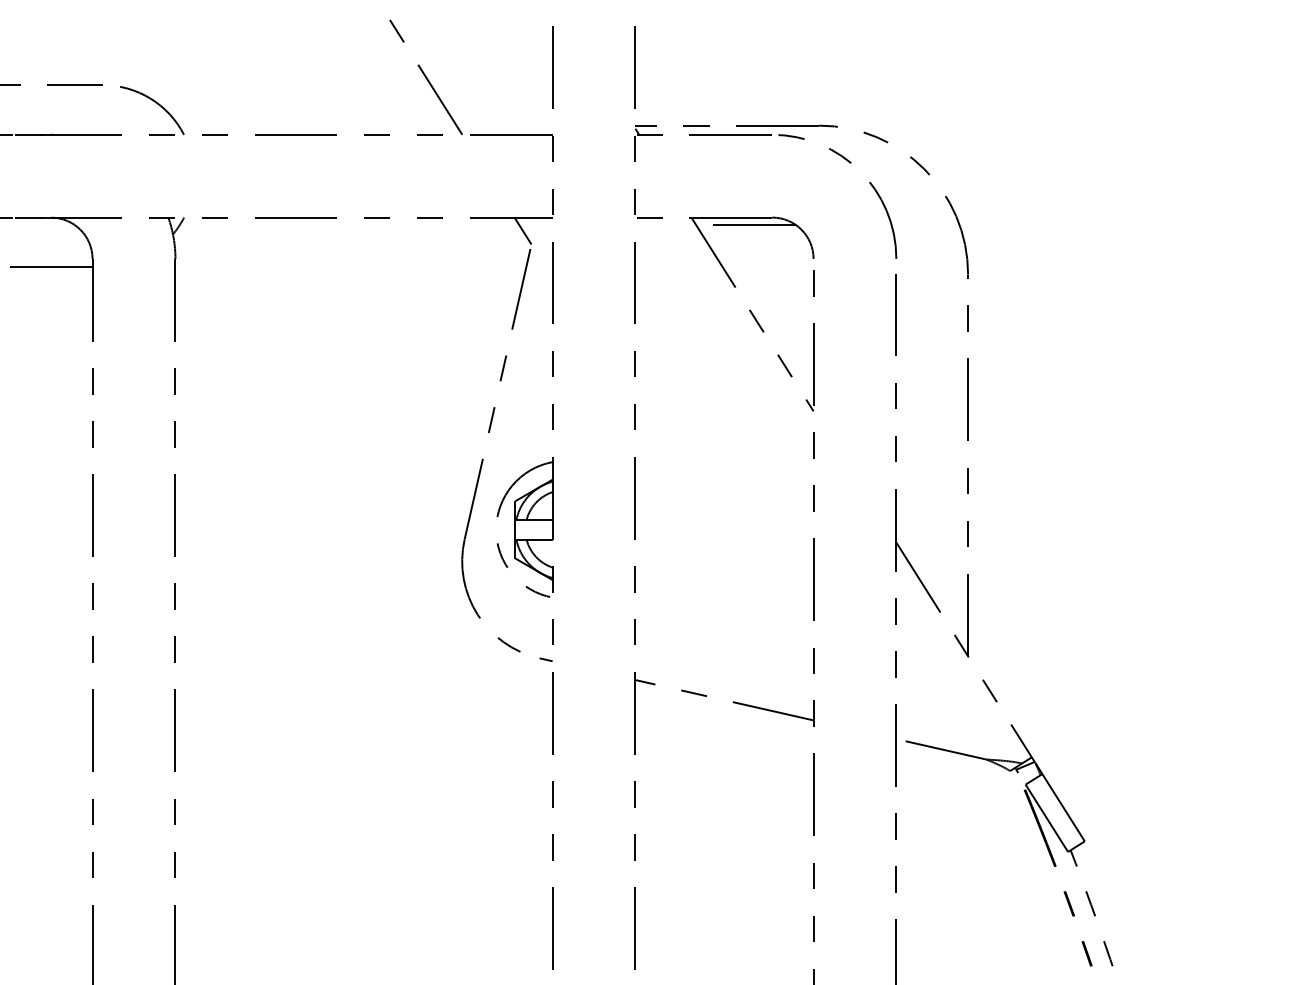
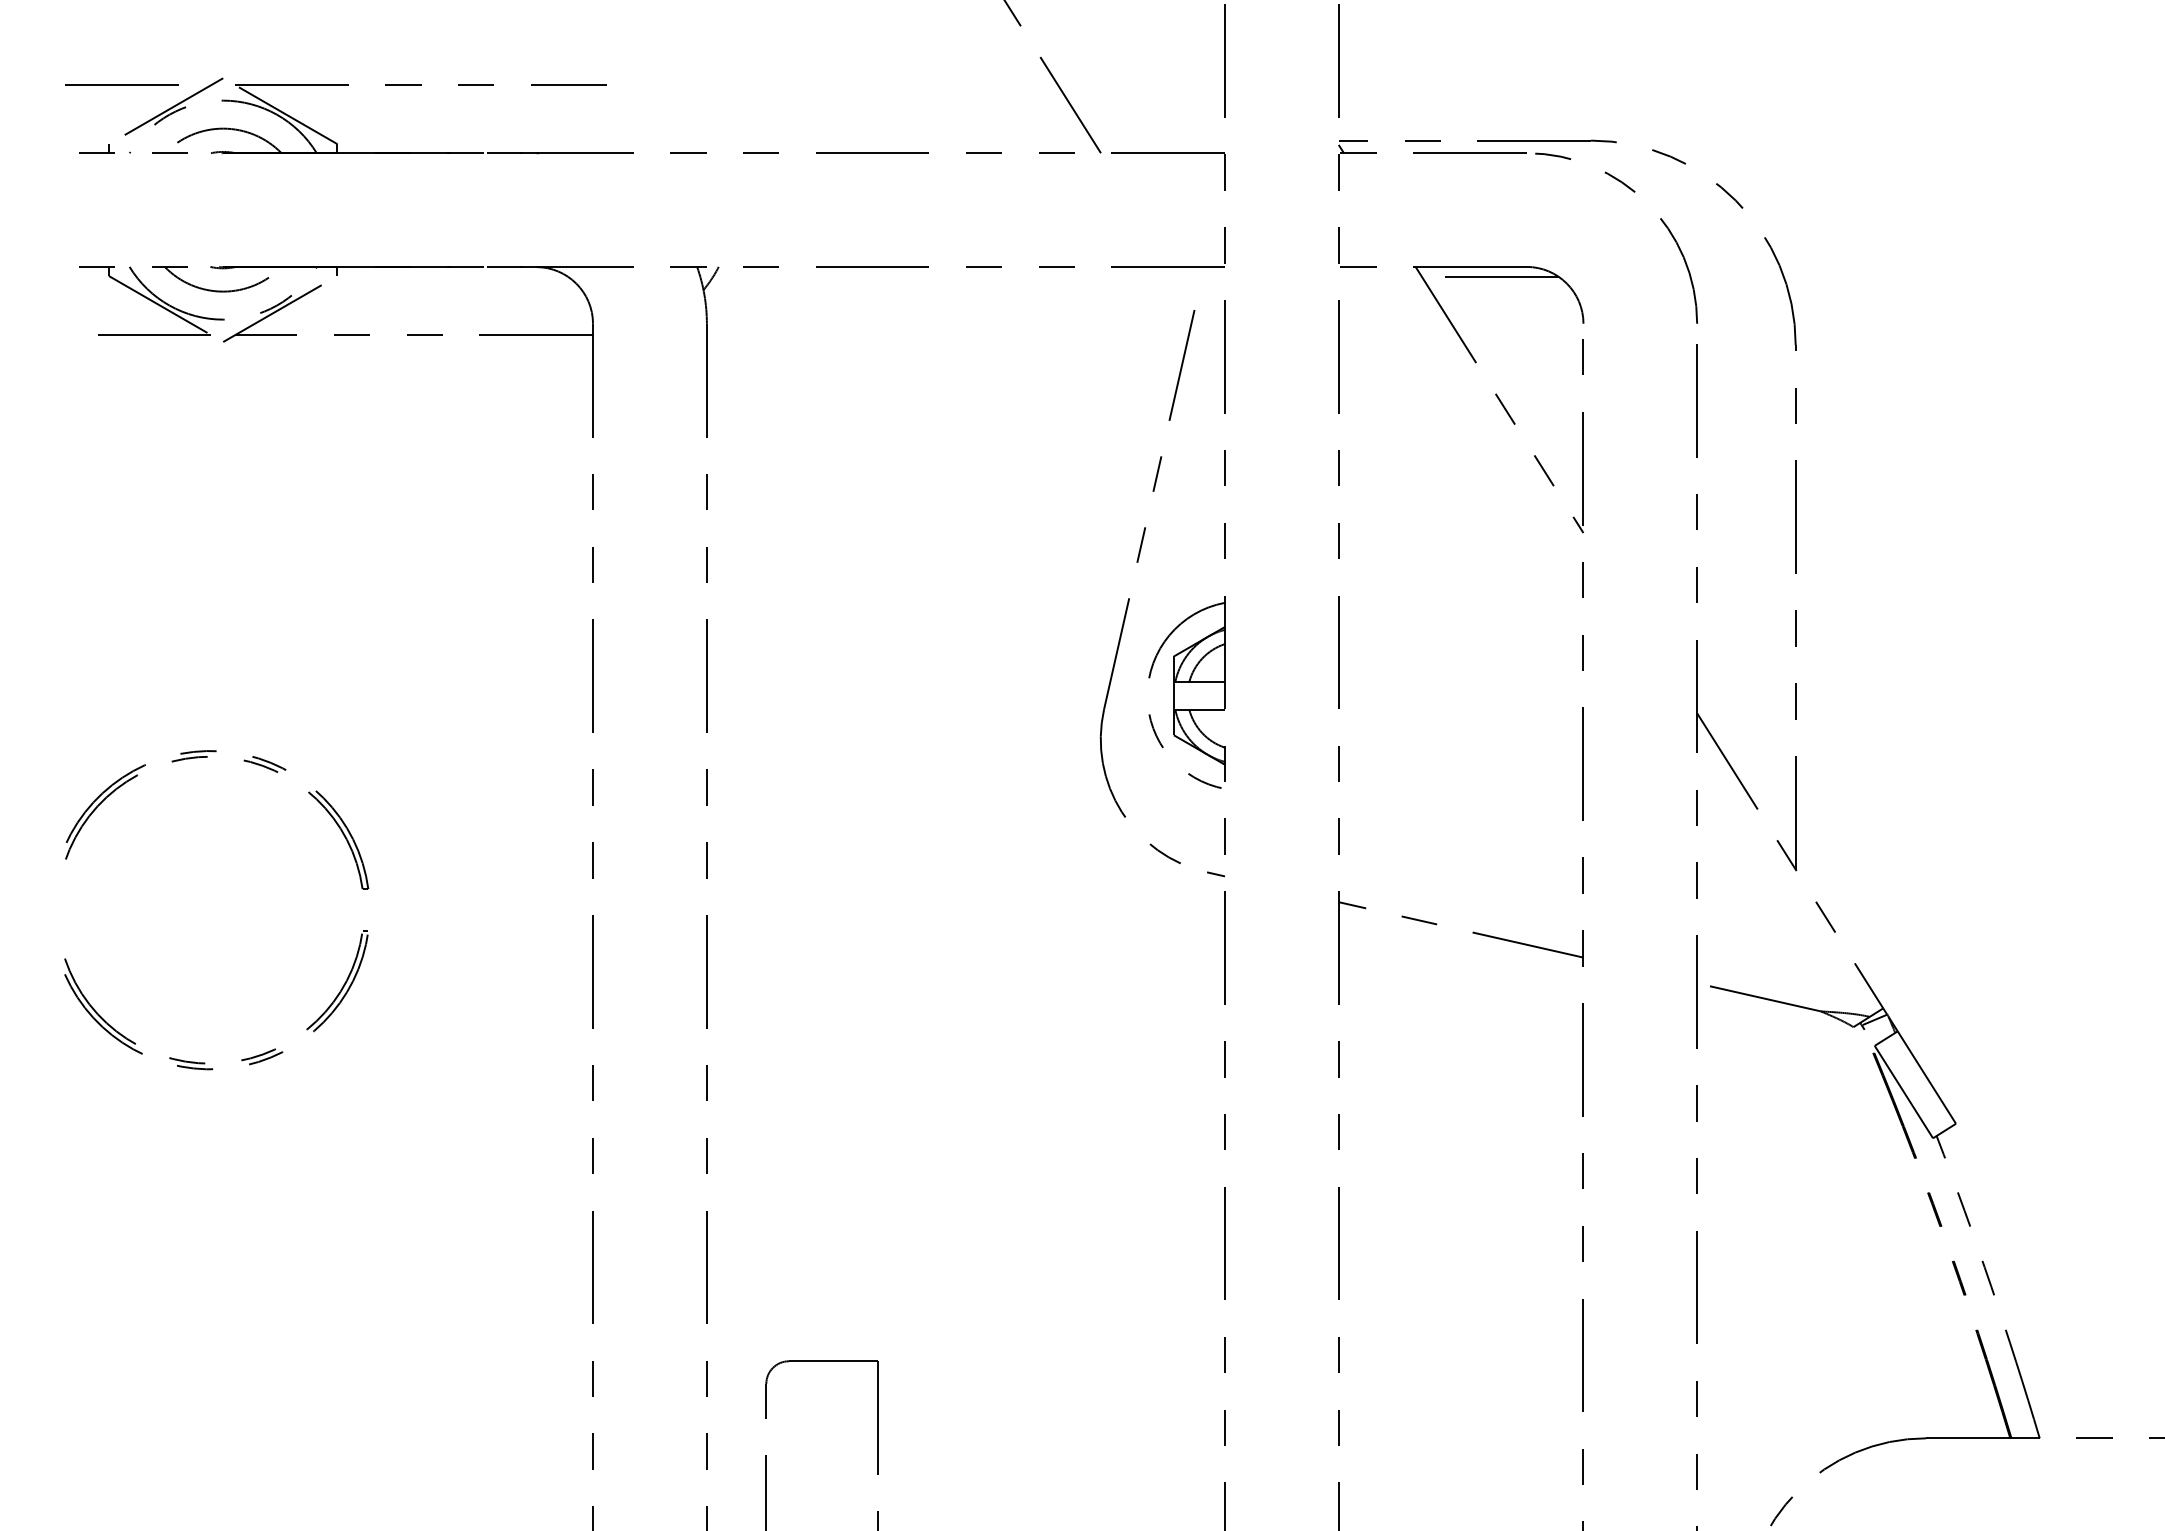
arc: (155, 102) -> (679, 109), removed
line: (522, 230) -> (1183, 284), removed

